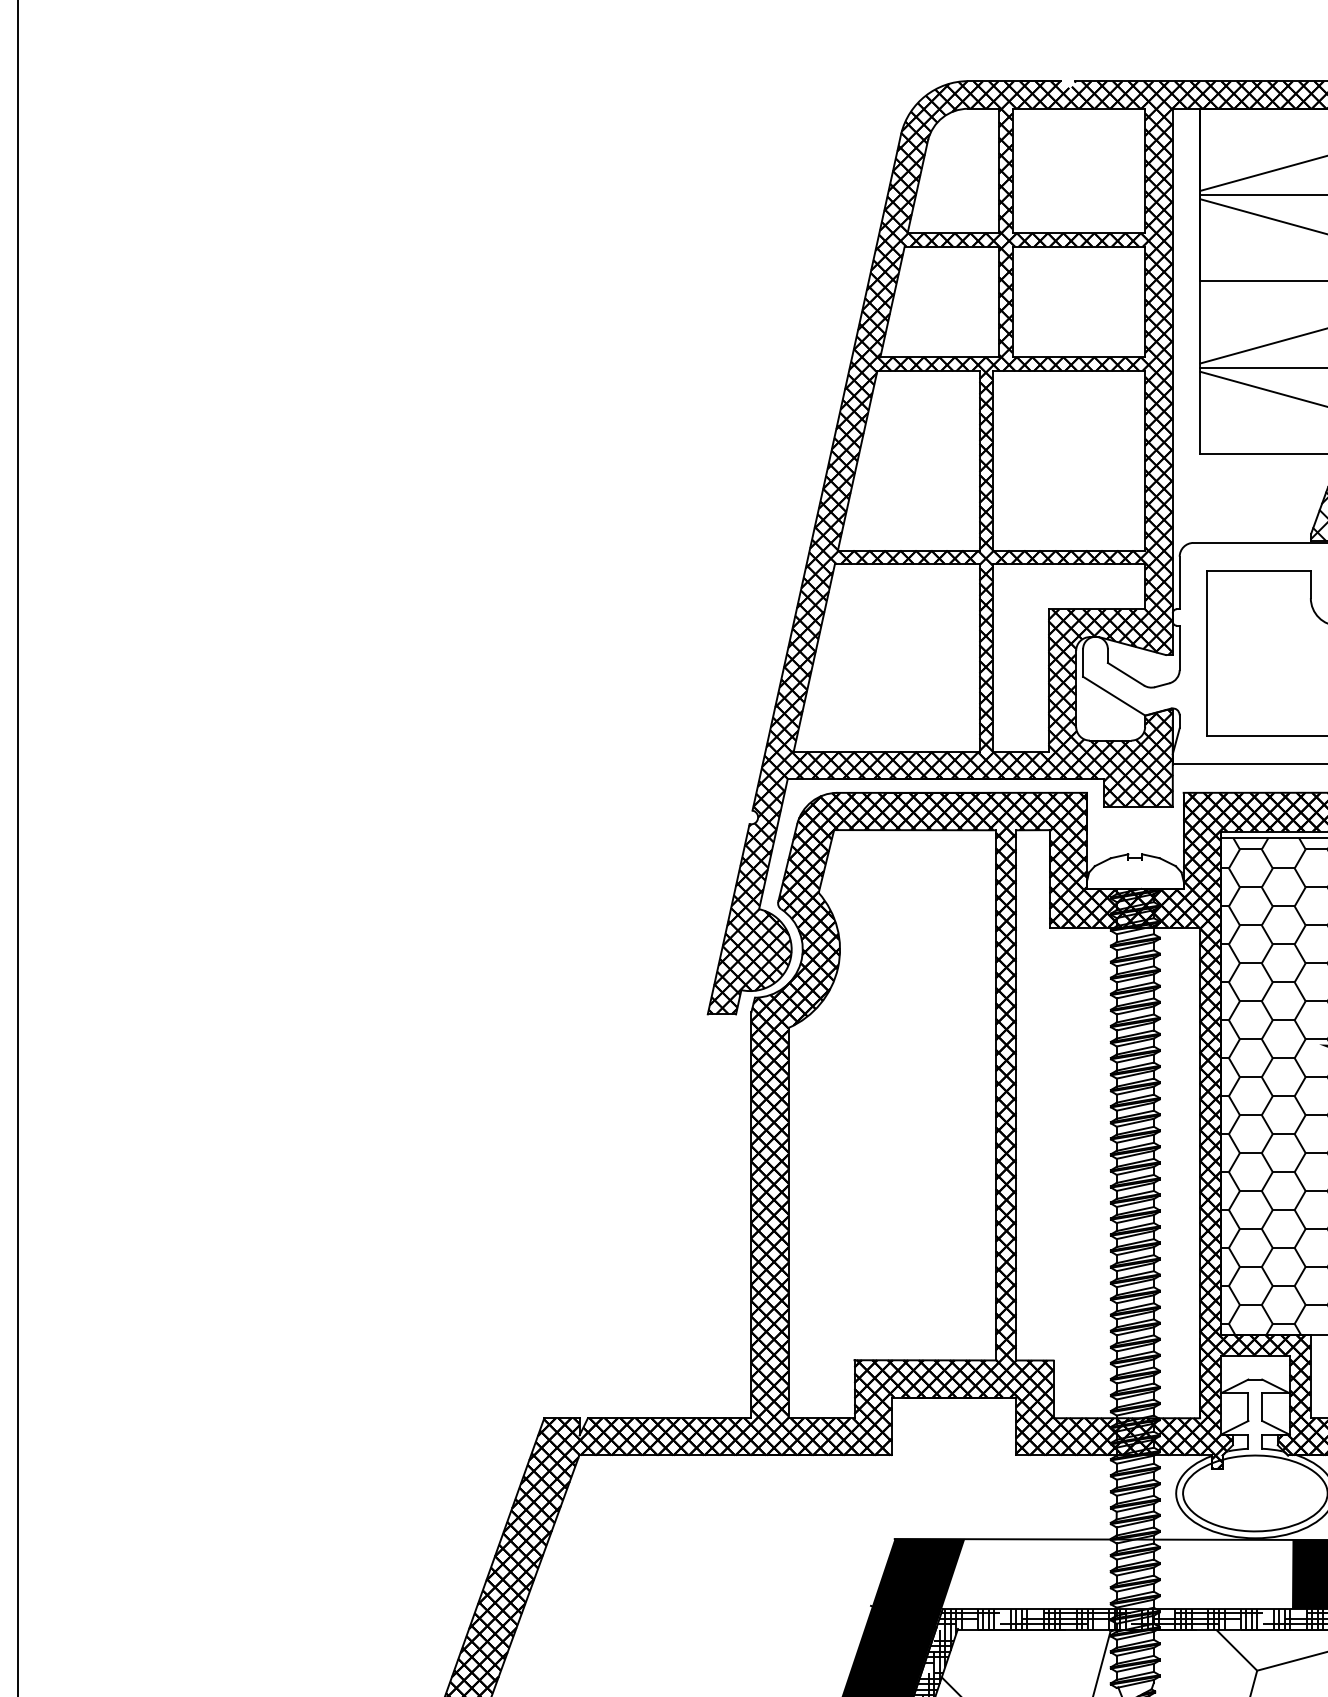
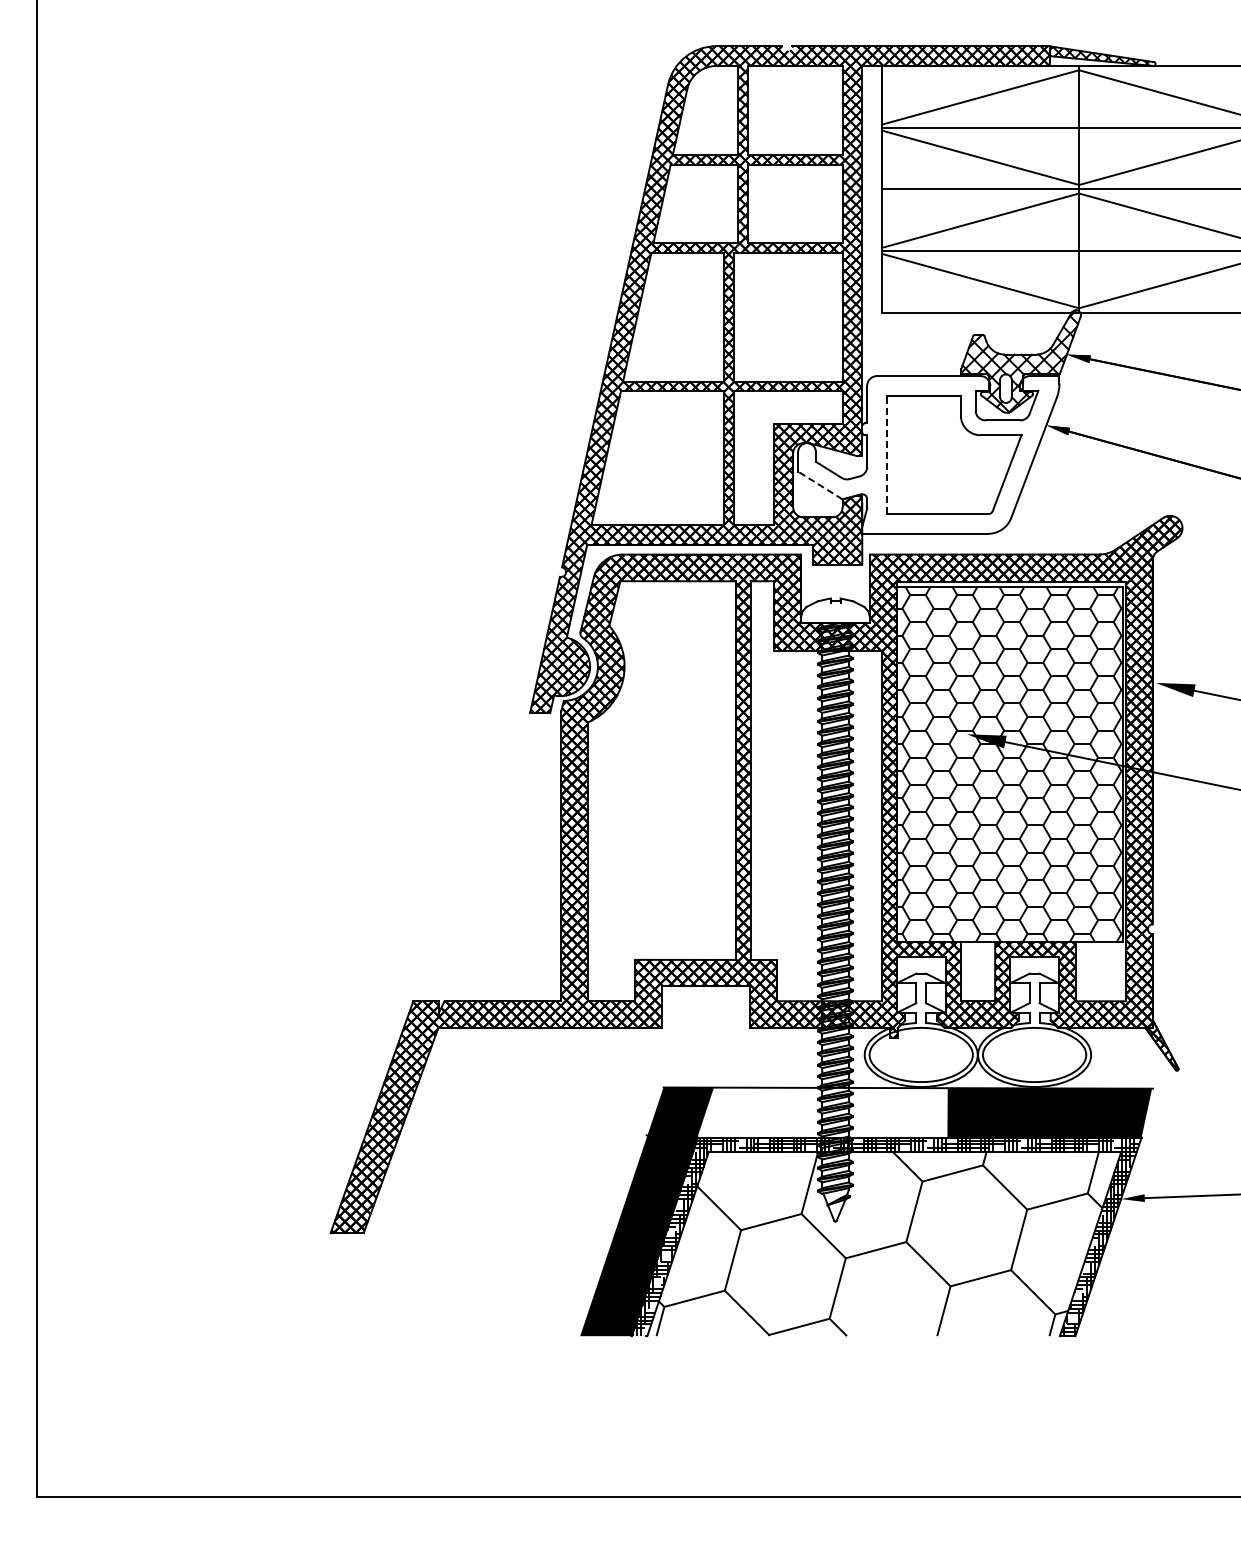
line: (1206, 652) -> (886, 454), solid -> dashed
line: (1112, 696) -> (819, 485), solid -> dashed

